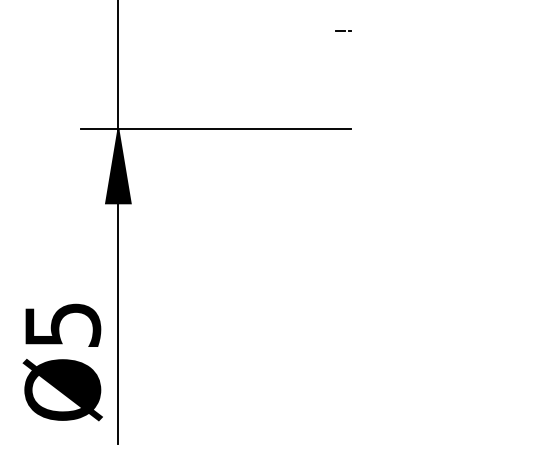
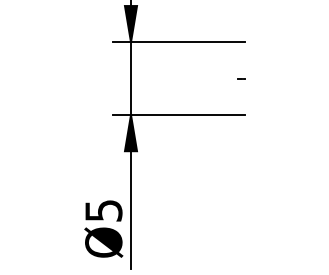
part: (344, 30) -> (241, 78), moved

